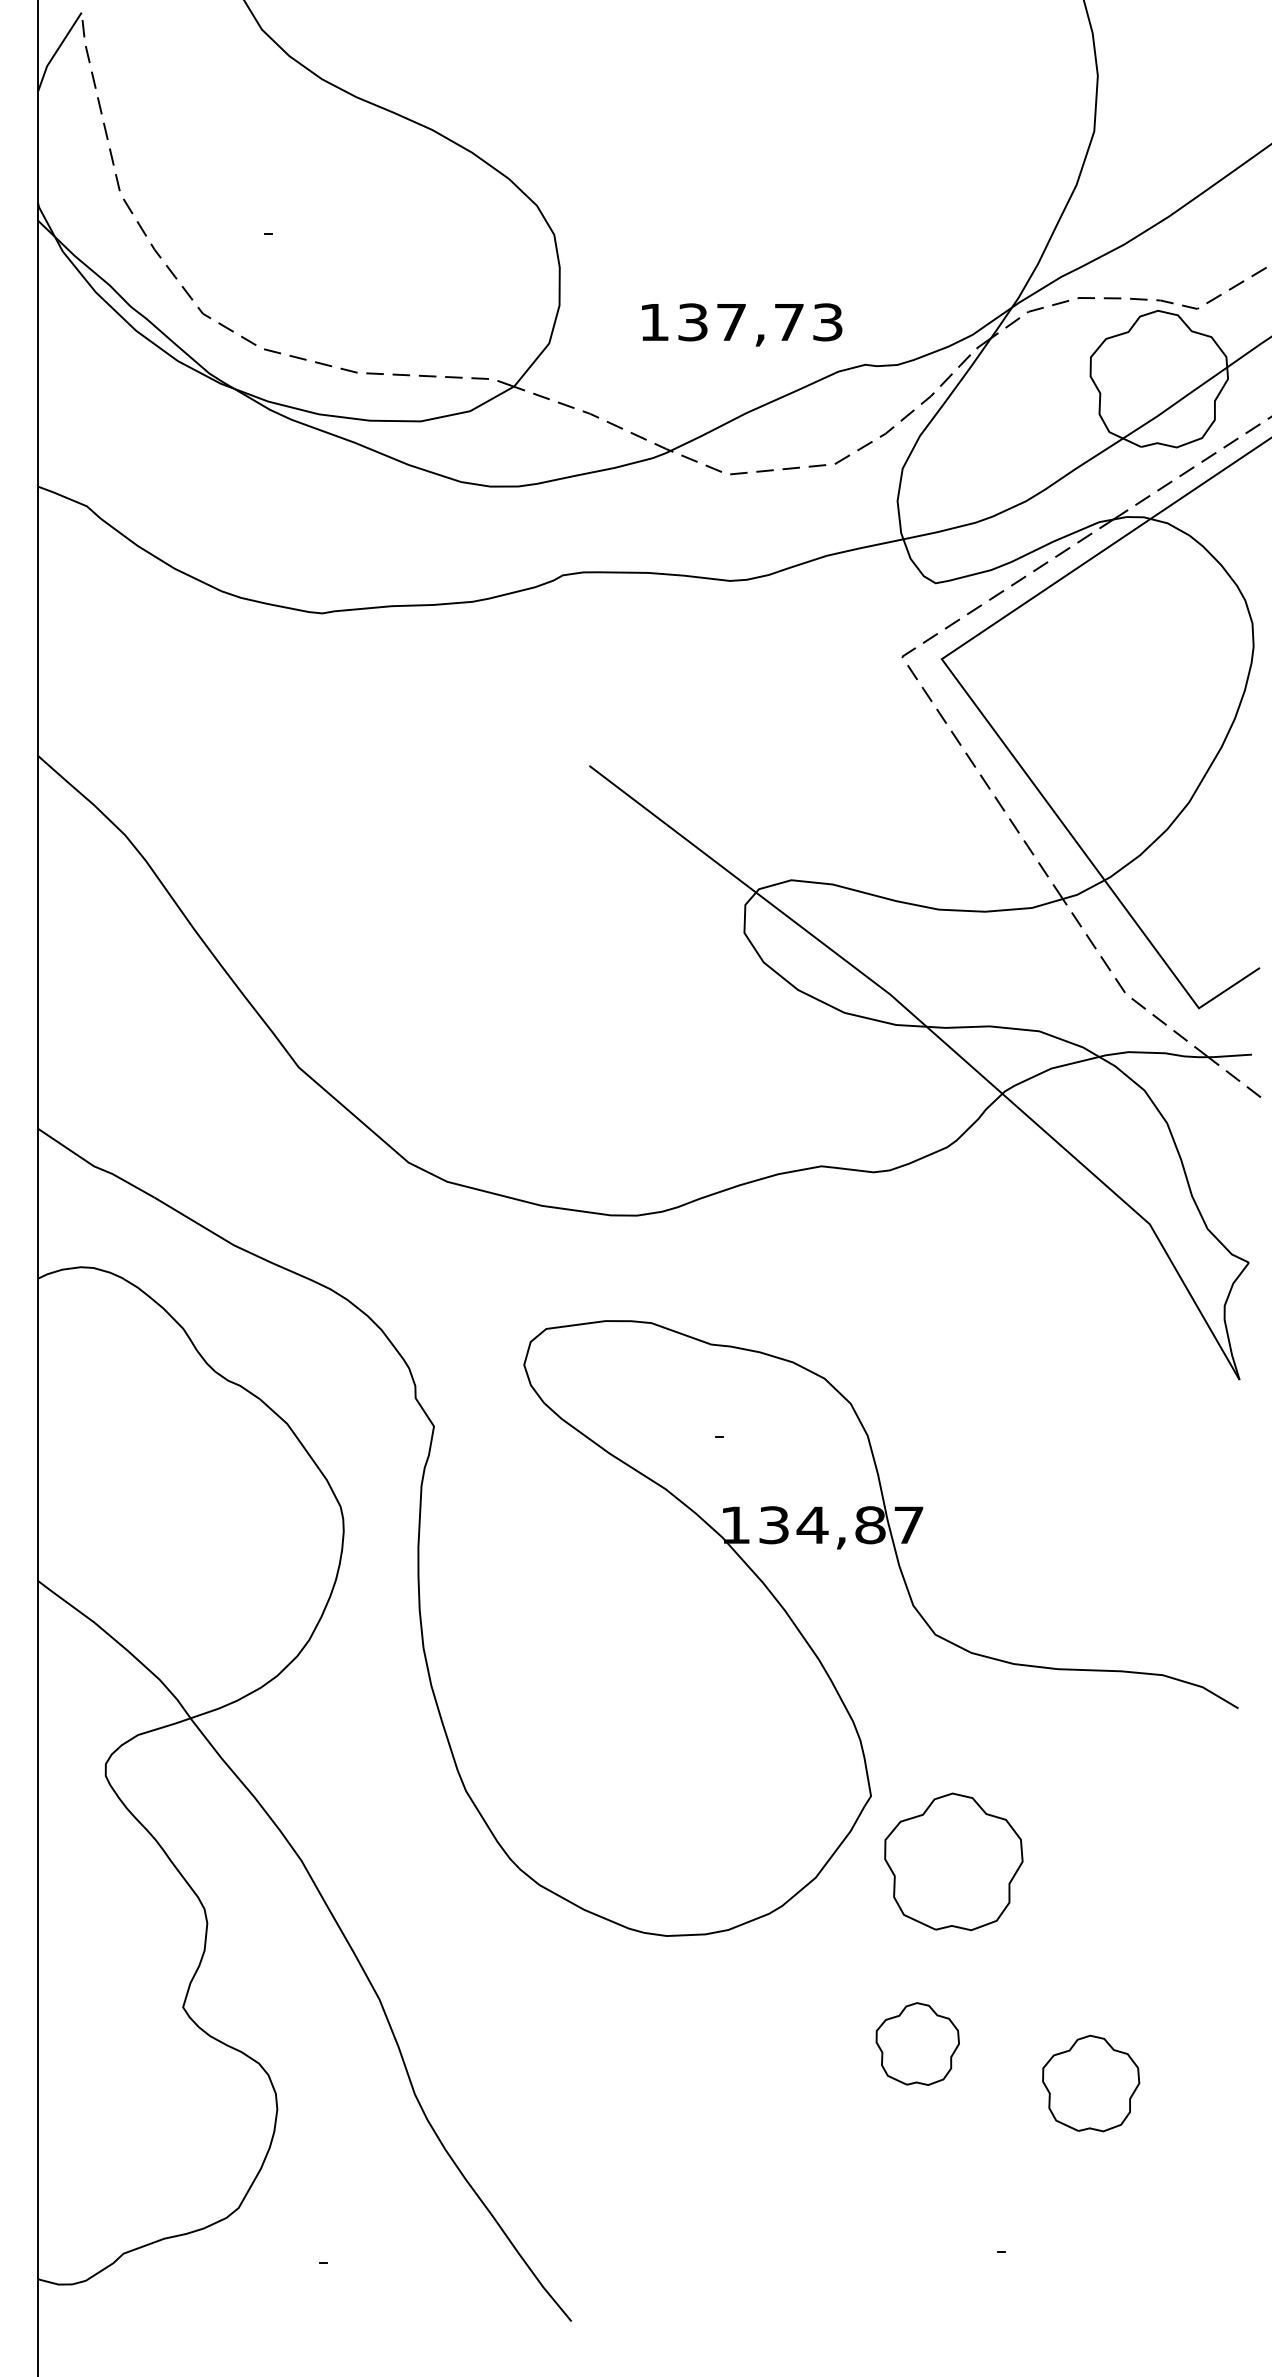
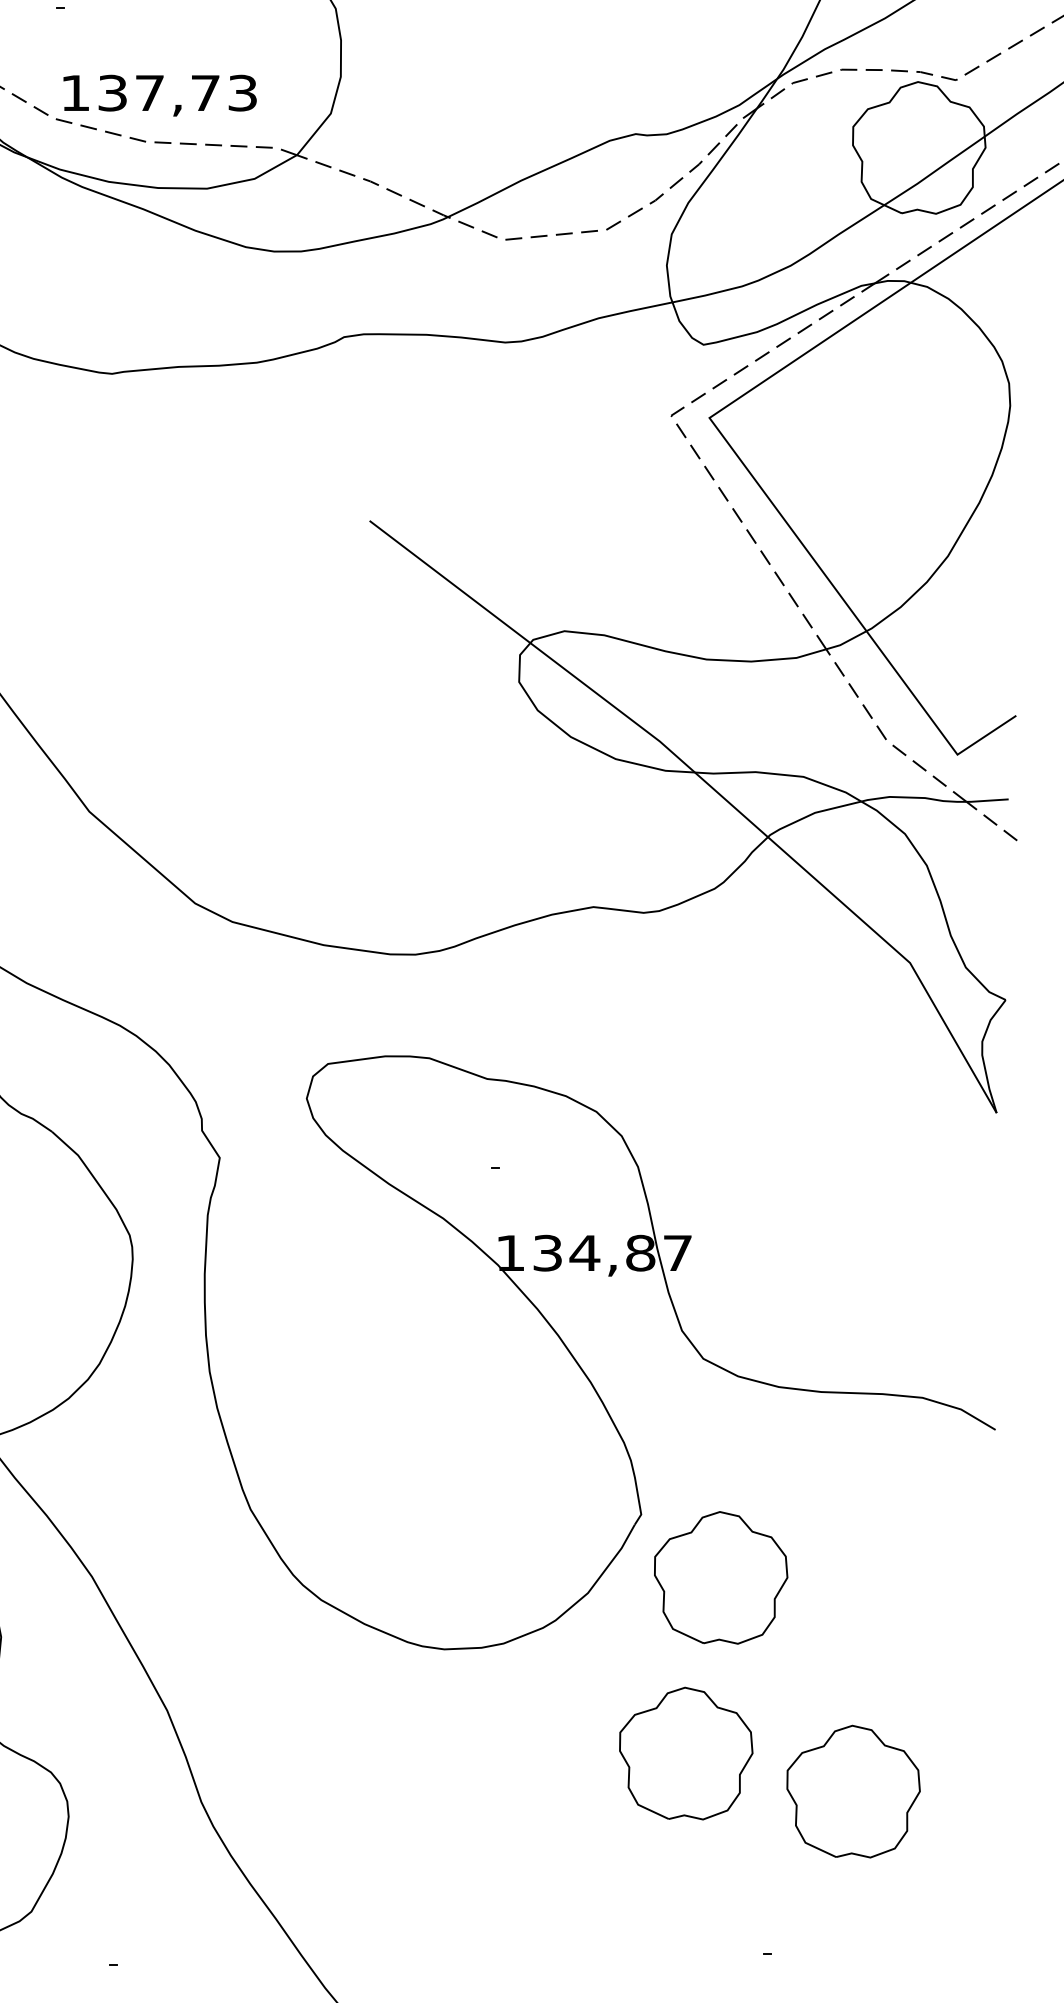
text: (742, 324) -> (160, 95), moved
part: (917, 2043) -> (686, 1753), size x1.67
part: (1090, 2083) -> (852, 1791), size x1.43

